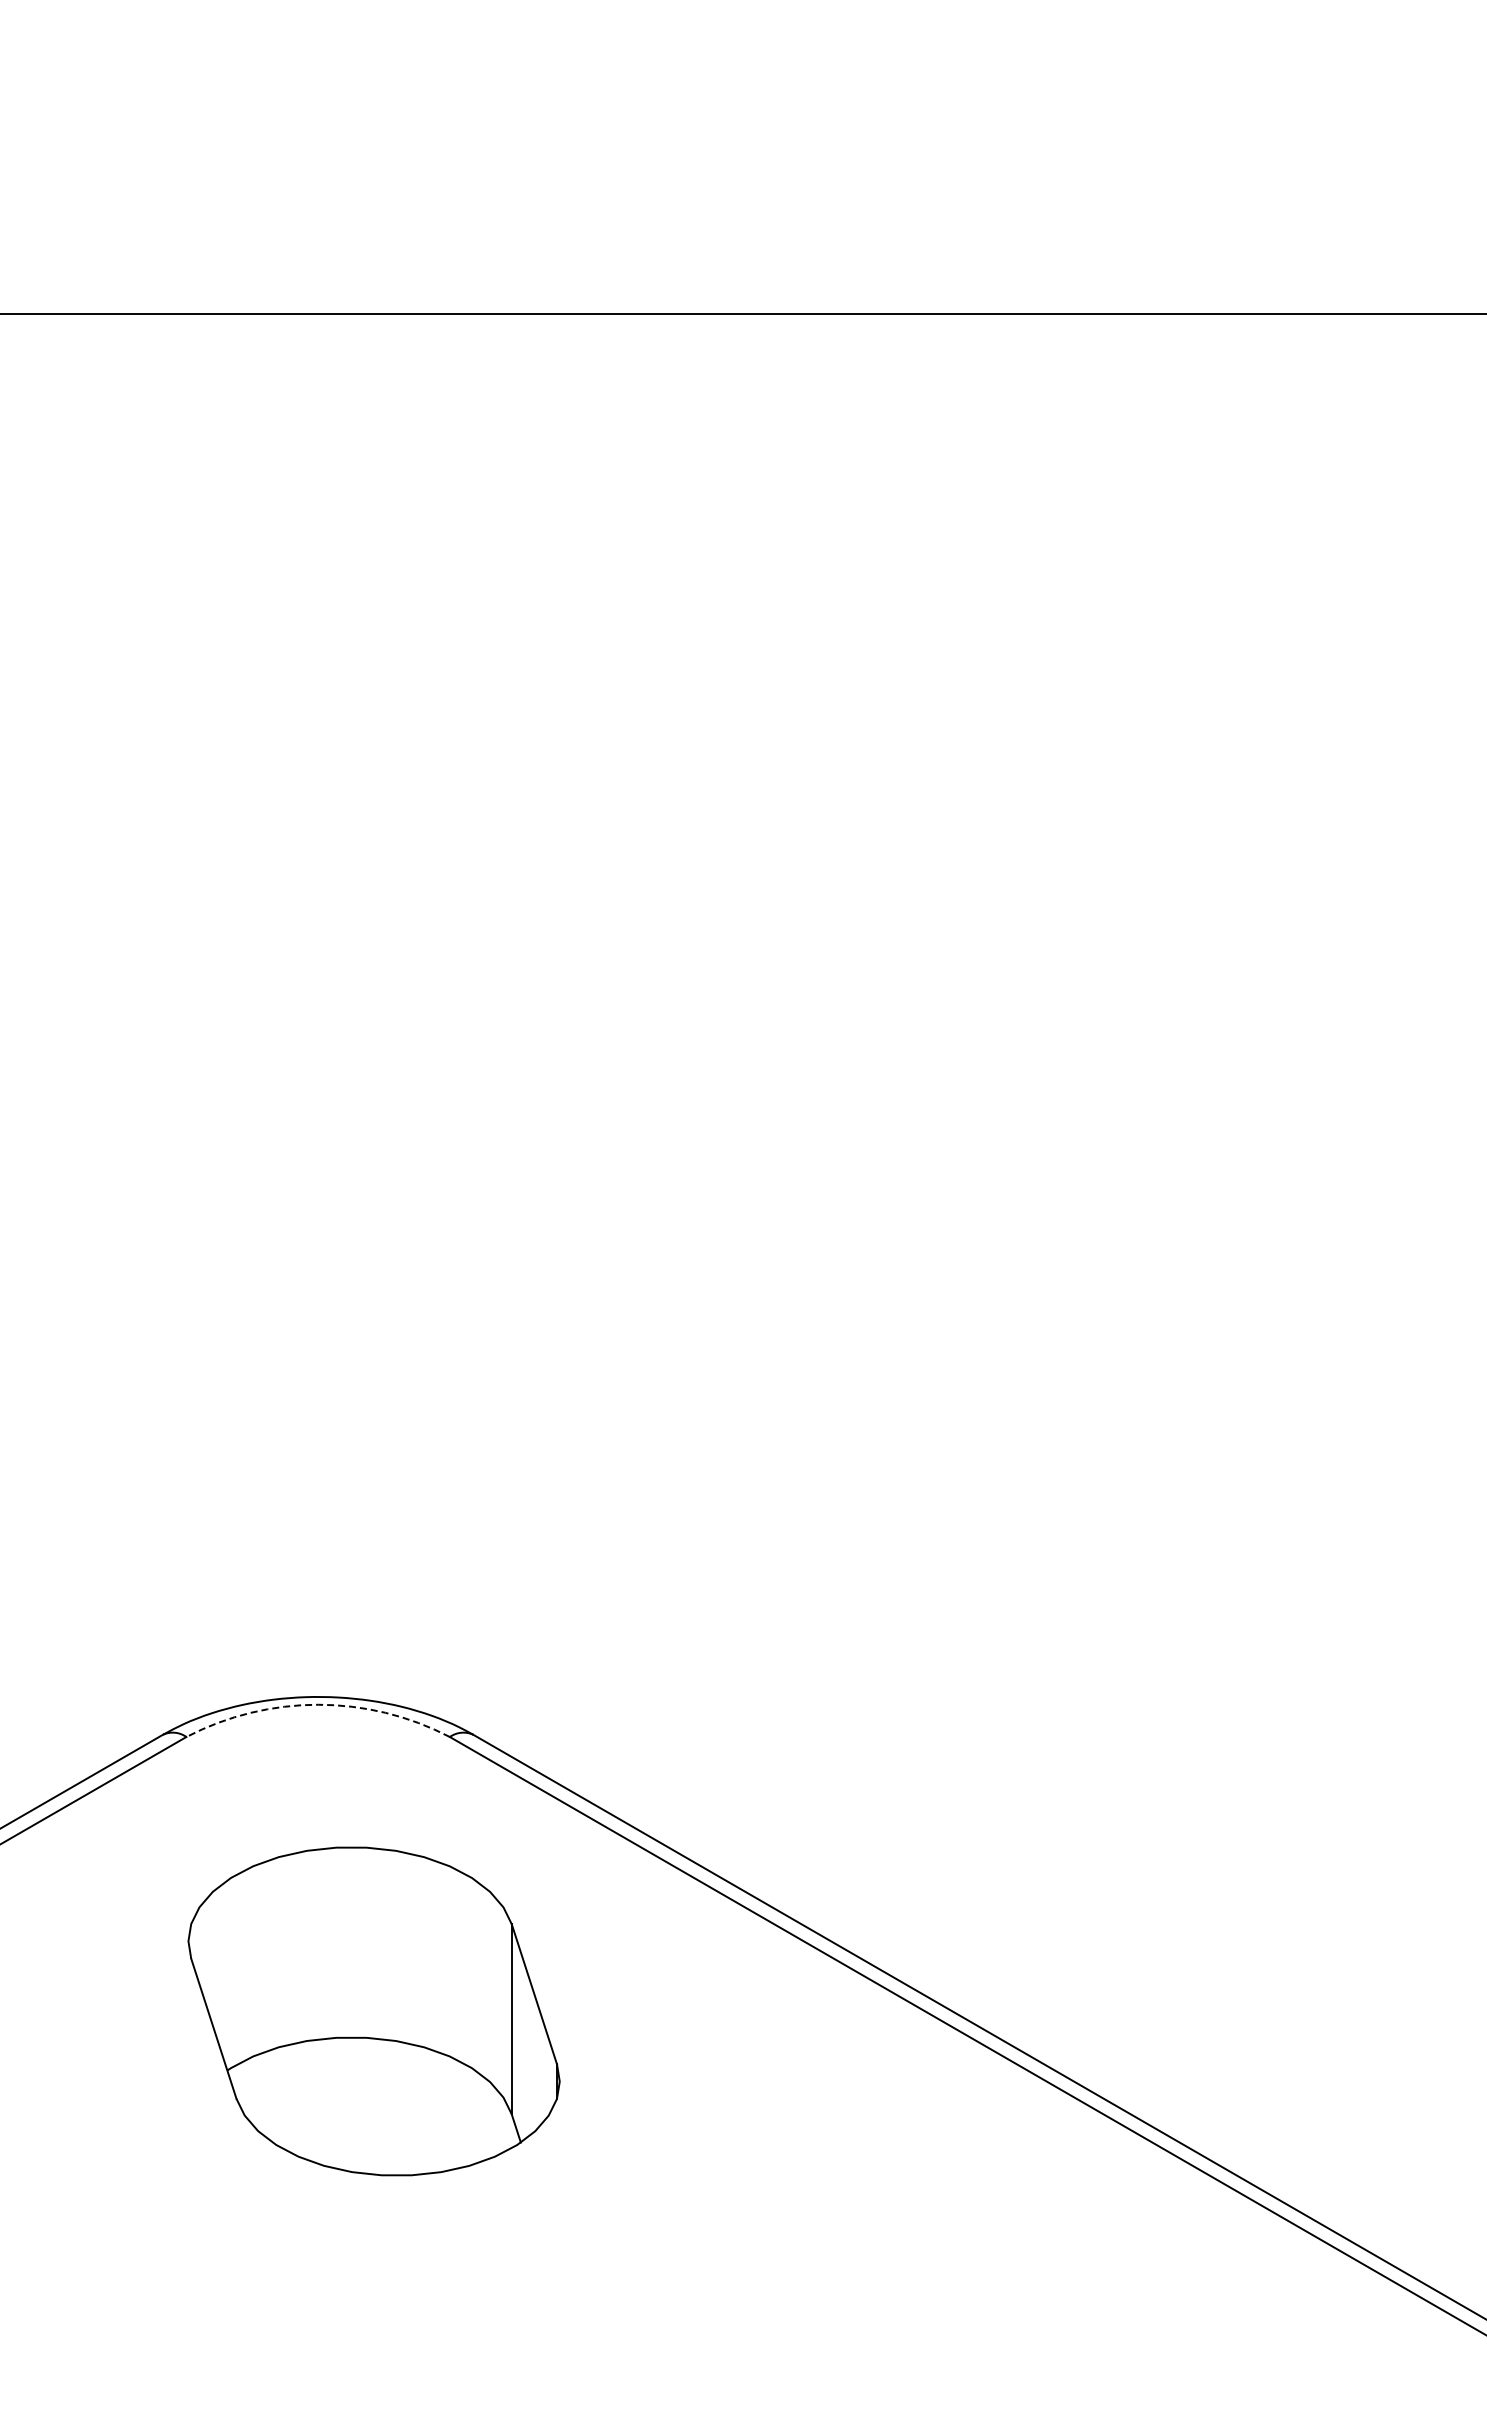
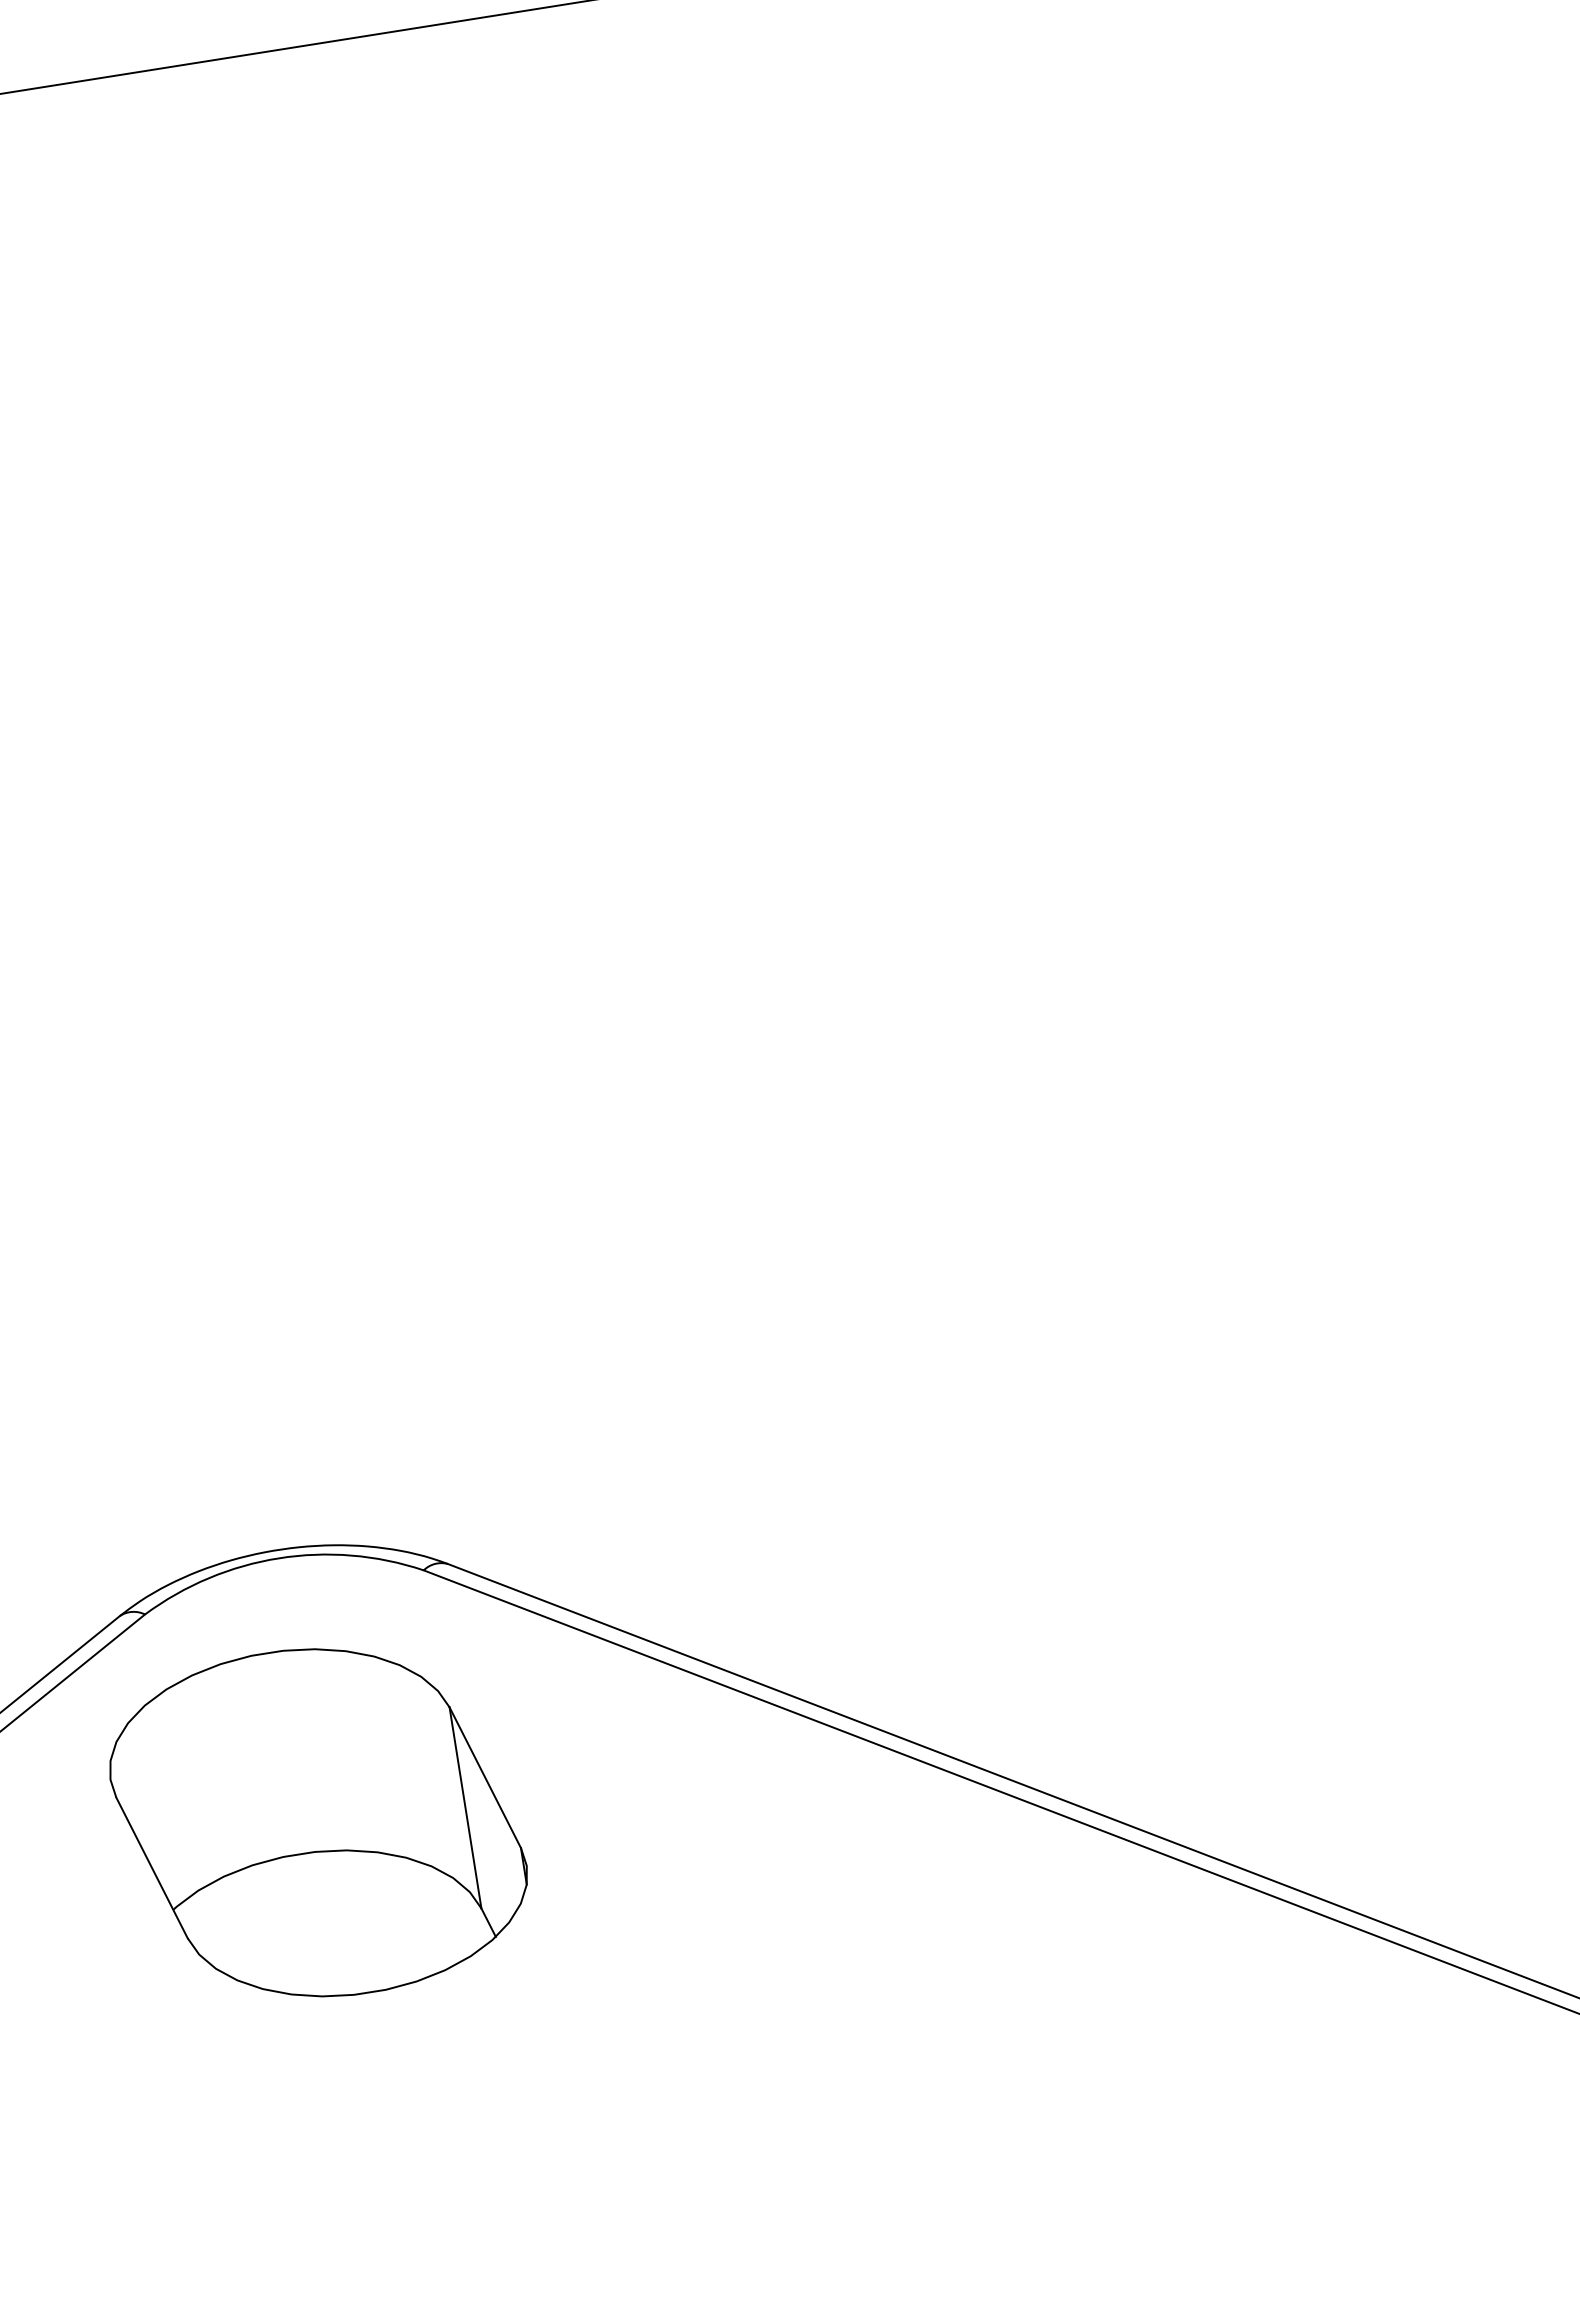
arc: (318, 1704) -> (279, 1557), dashed -> solid
part: (373, 2011) -> (318, 1822), moved

